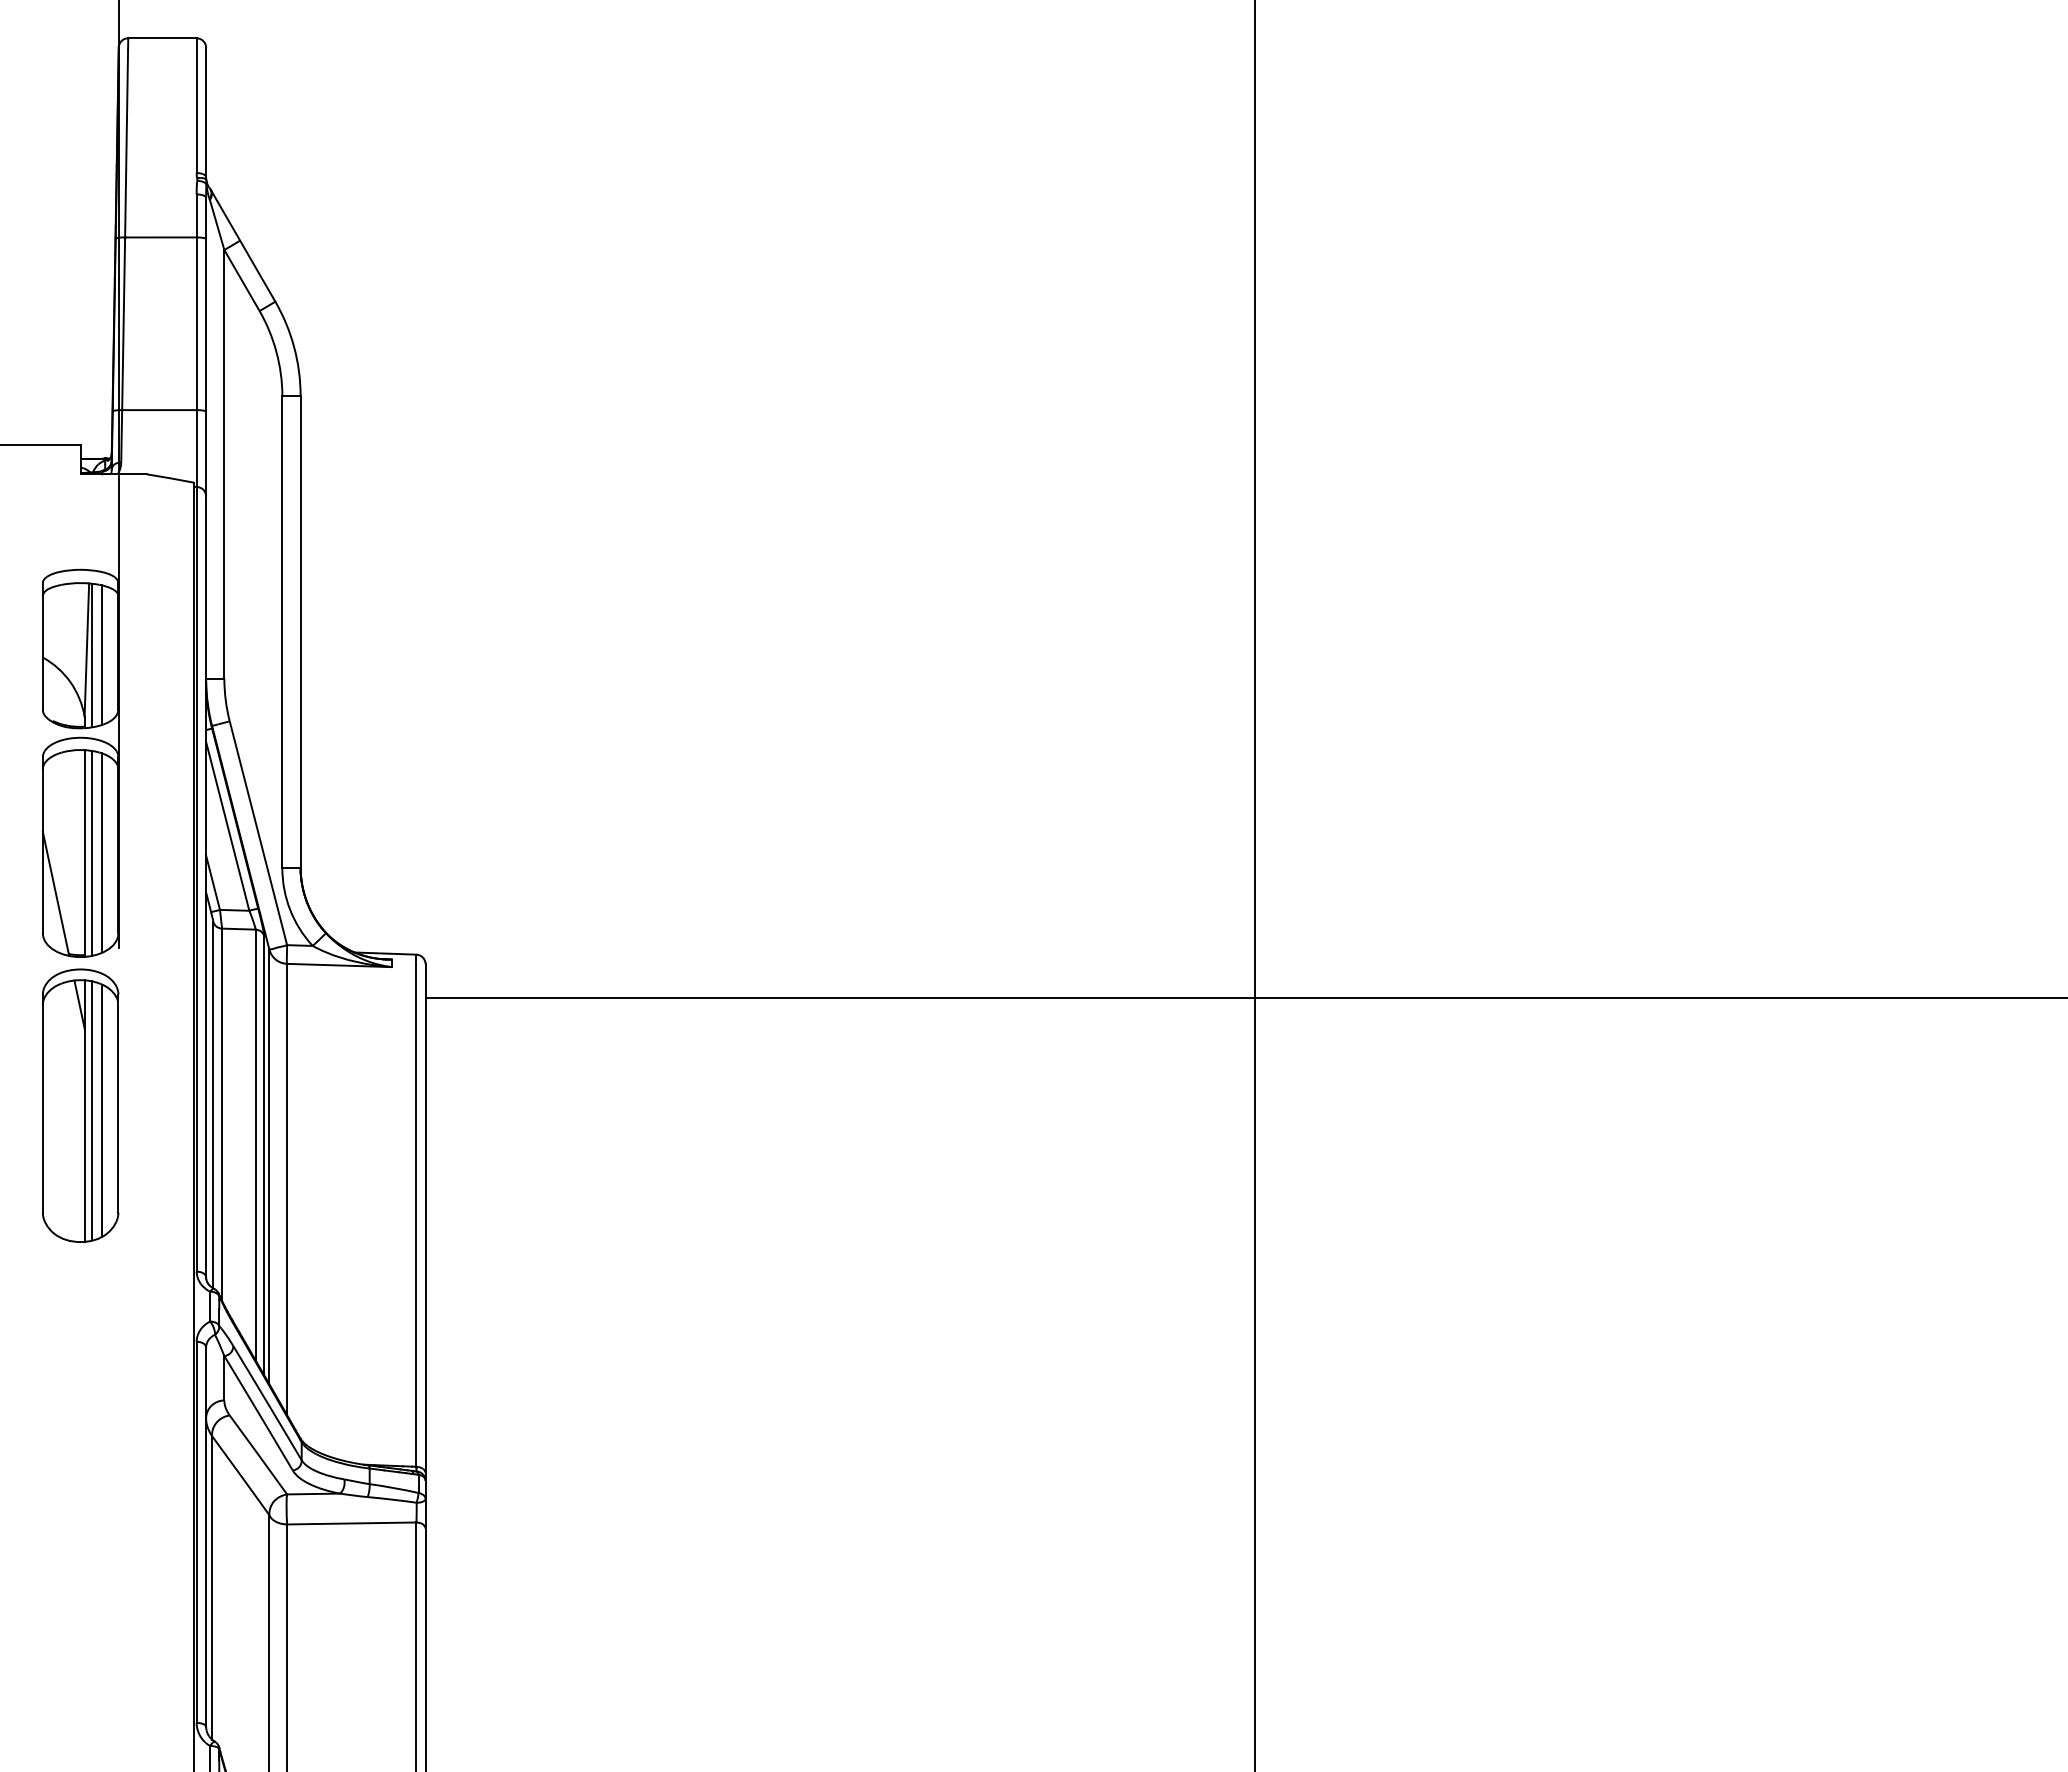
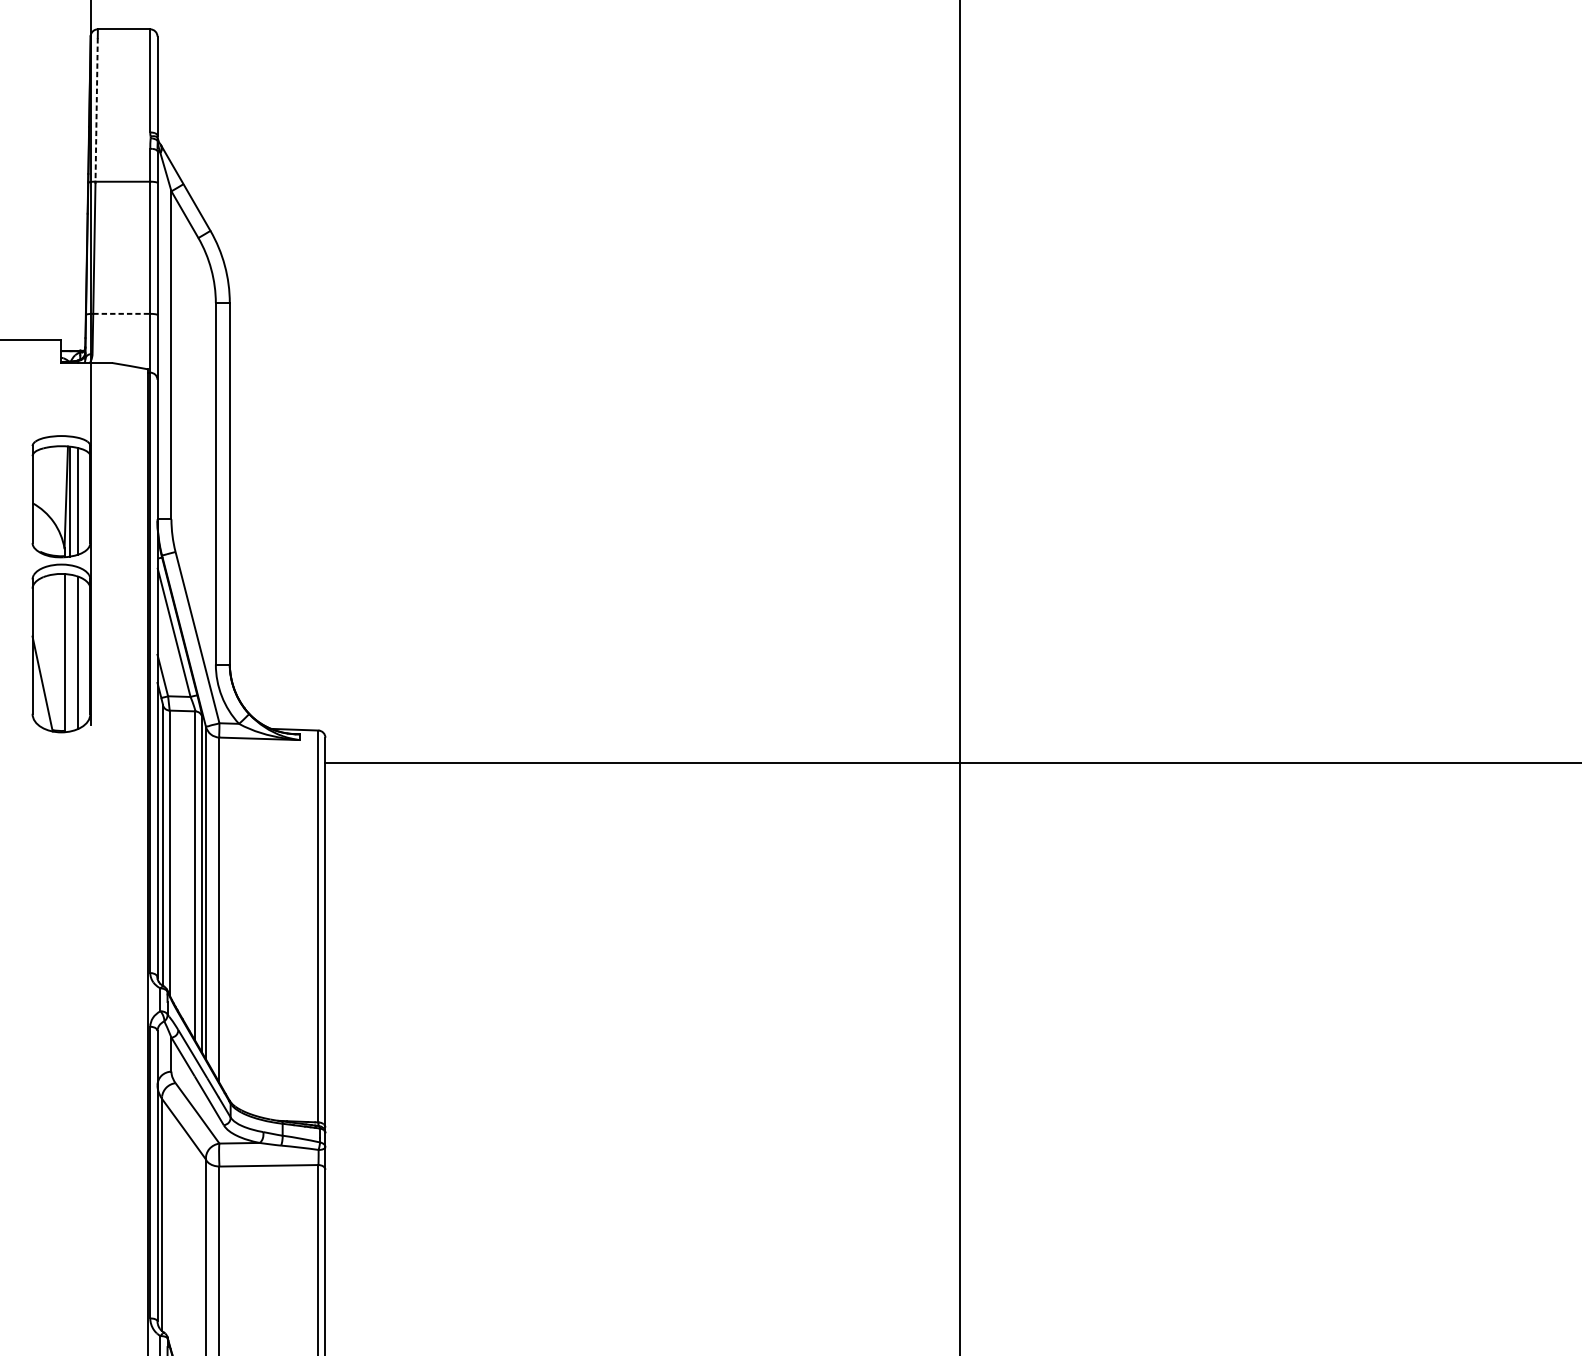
line: (126, 143) -> (96, 109), solid -> dashed
line: (159, 410) -> (121, 314), solid -> dashed
line: (92, 853) -> (70, 653), removed
part: (80, 1105) -> (61, 845), removed

